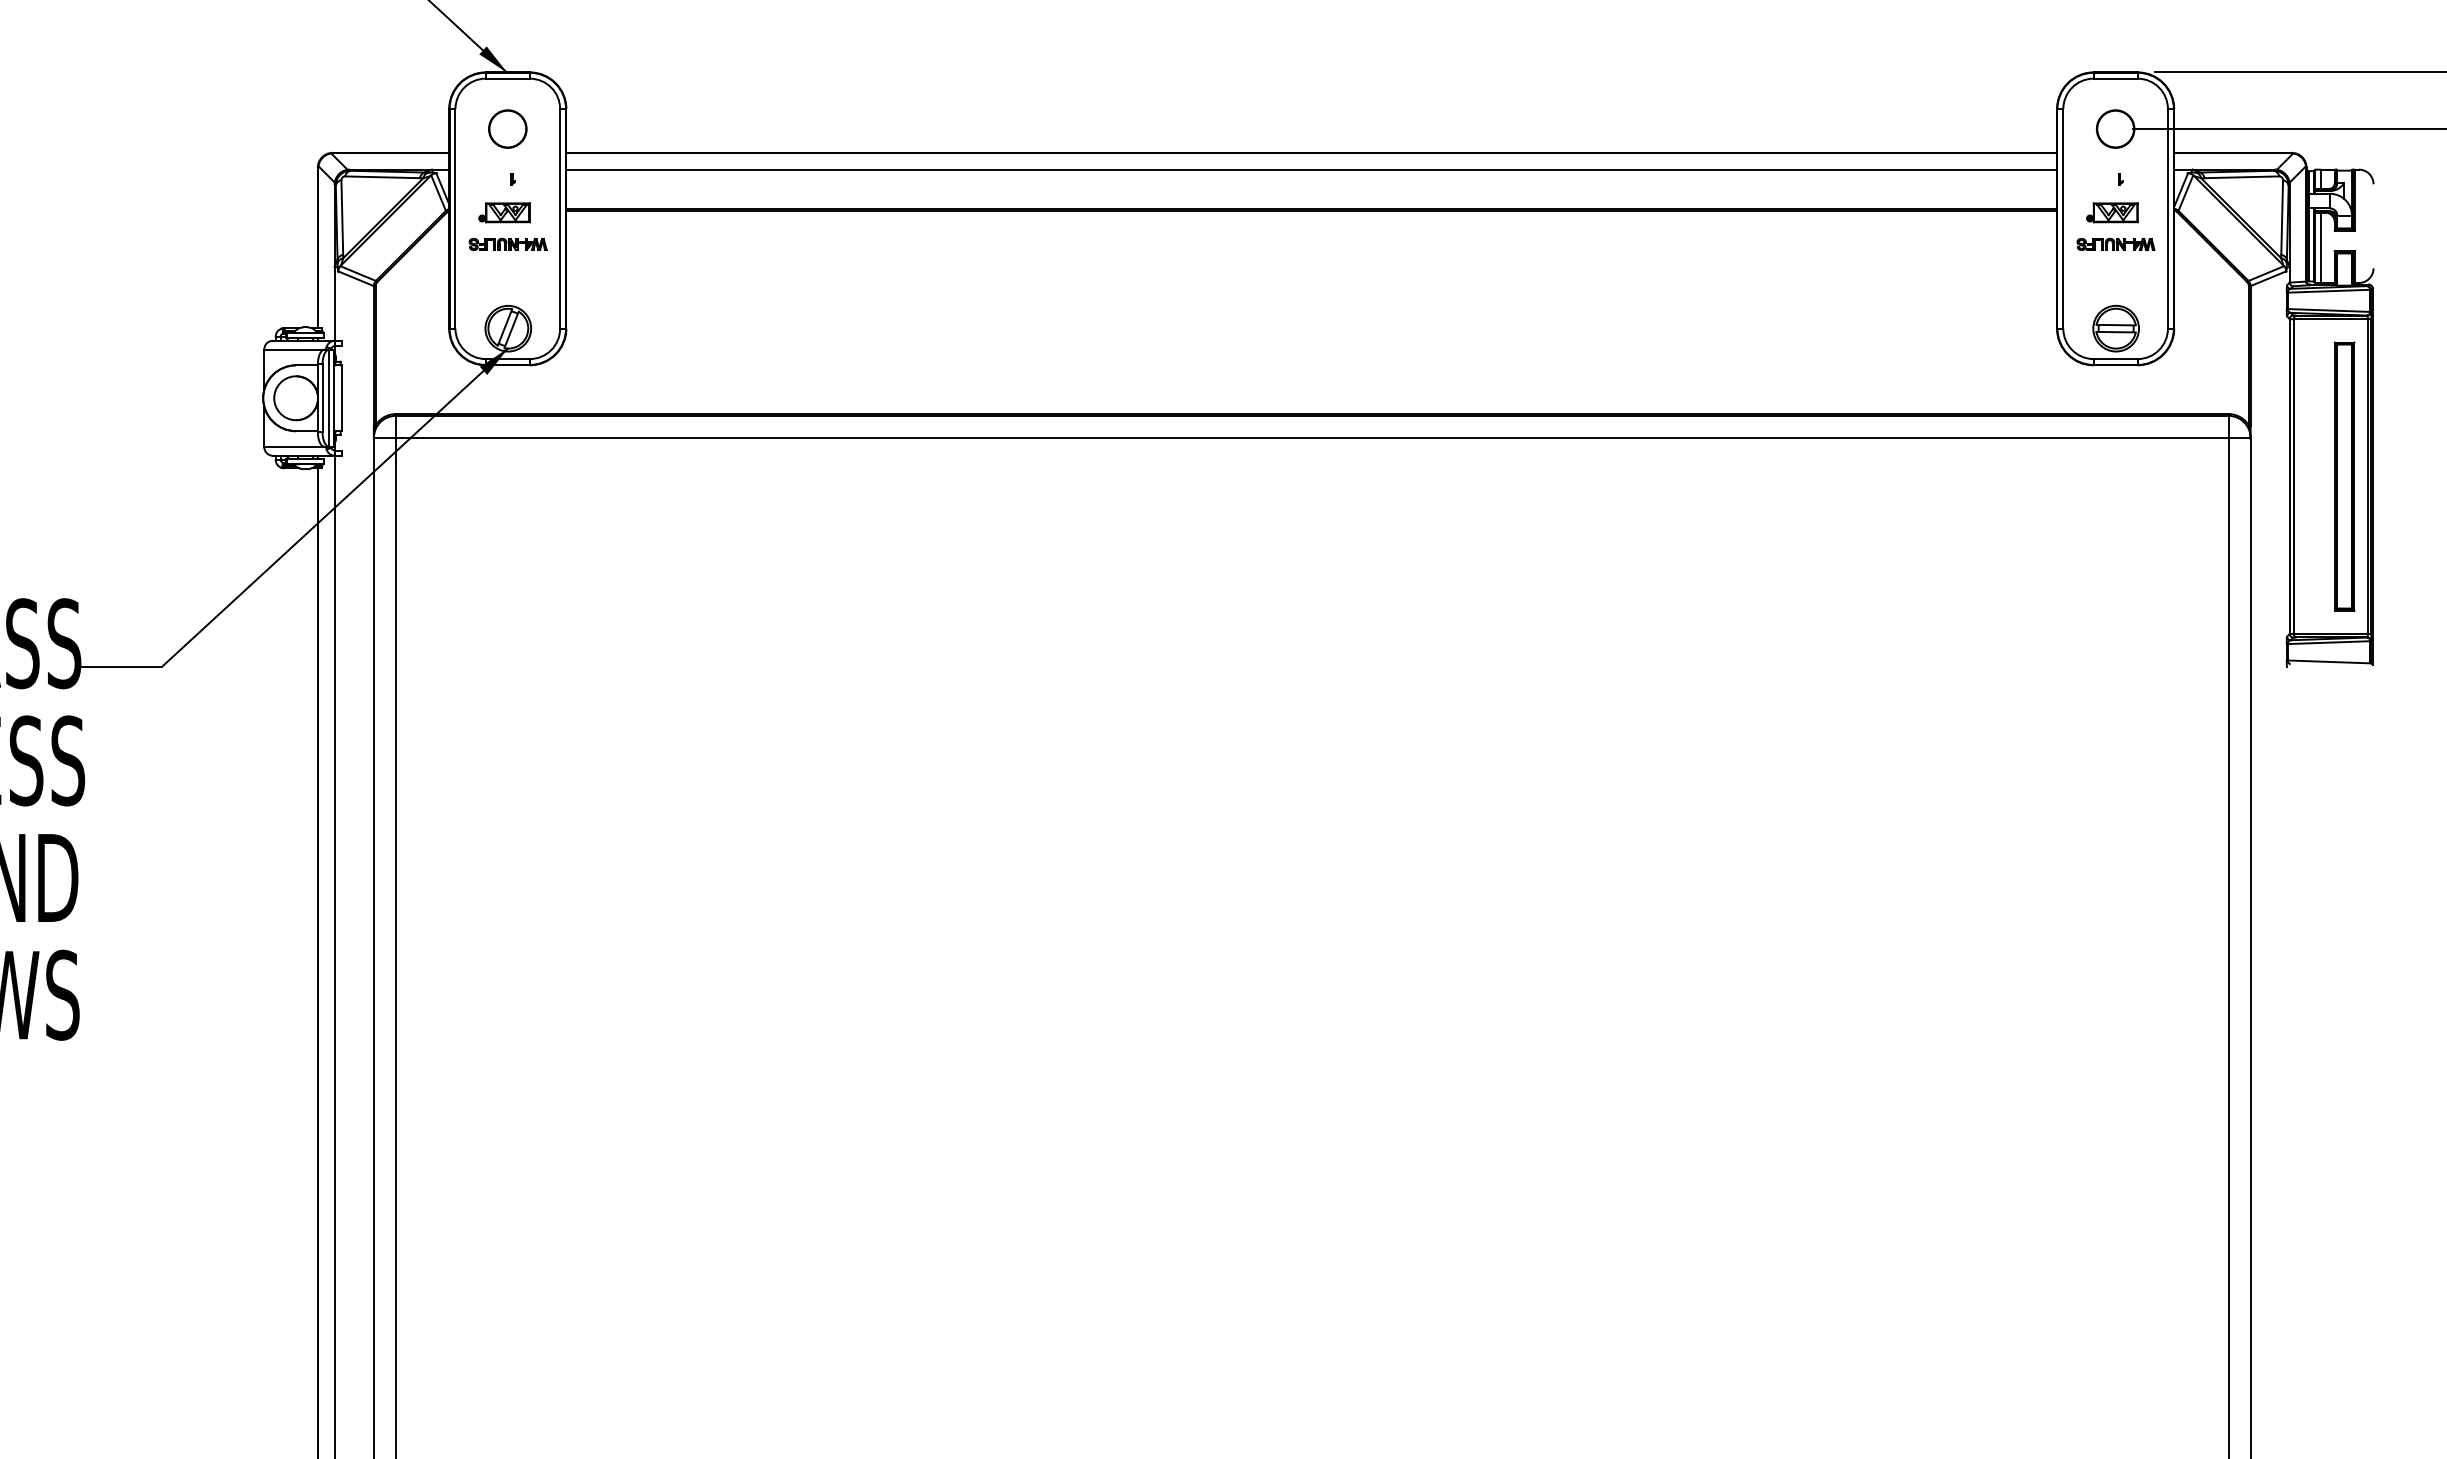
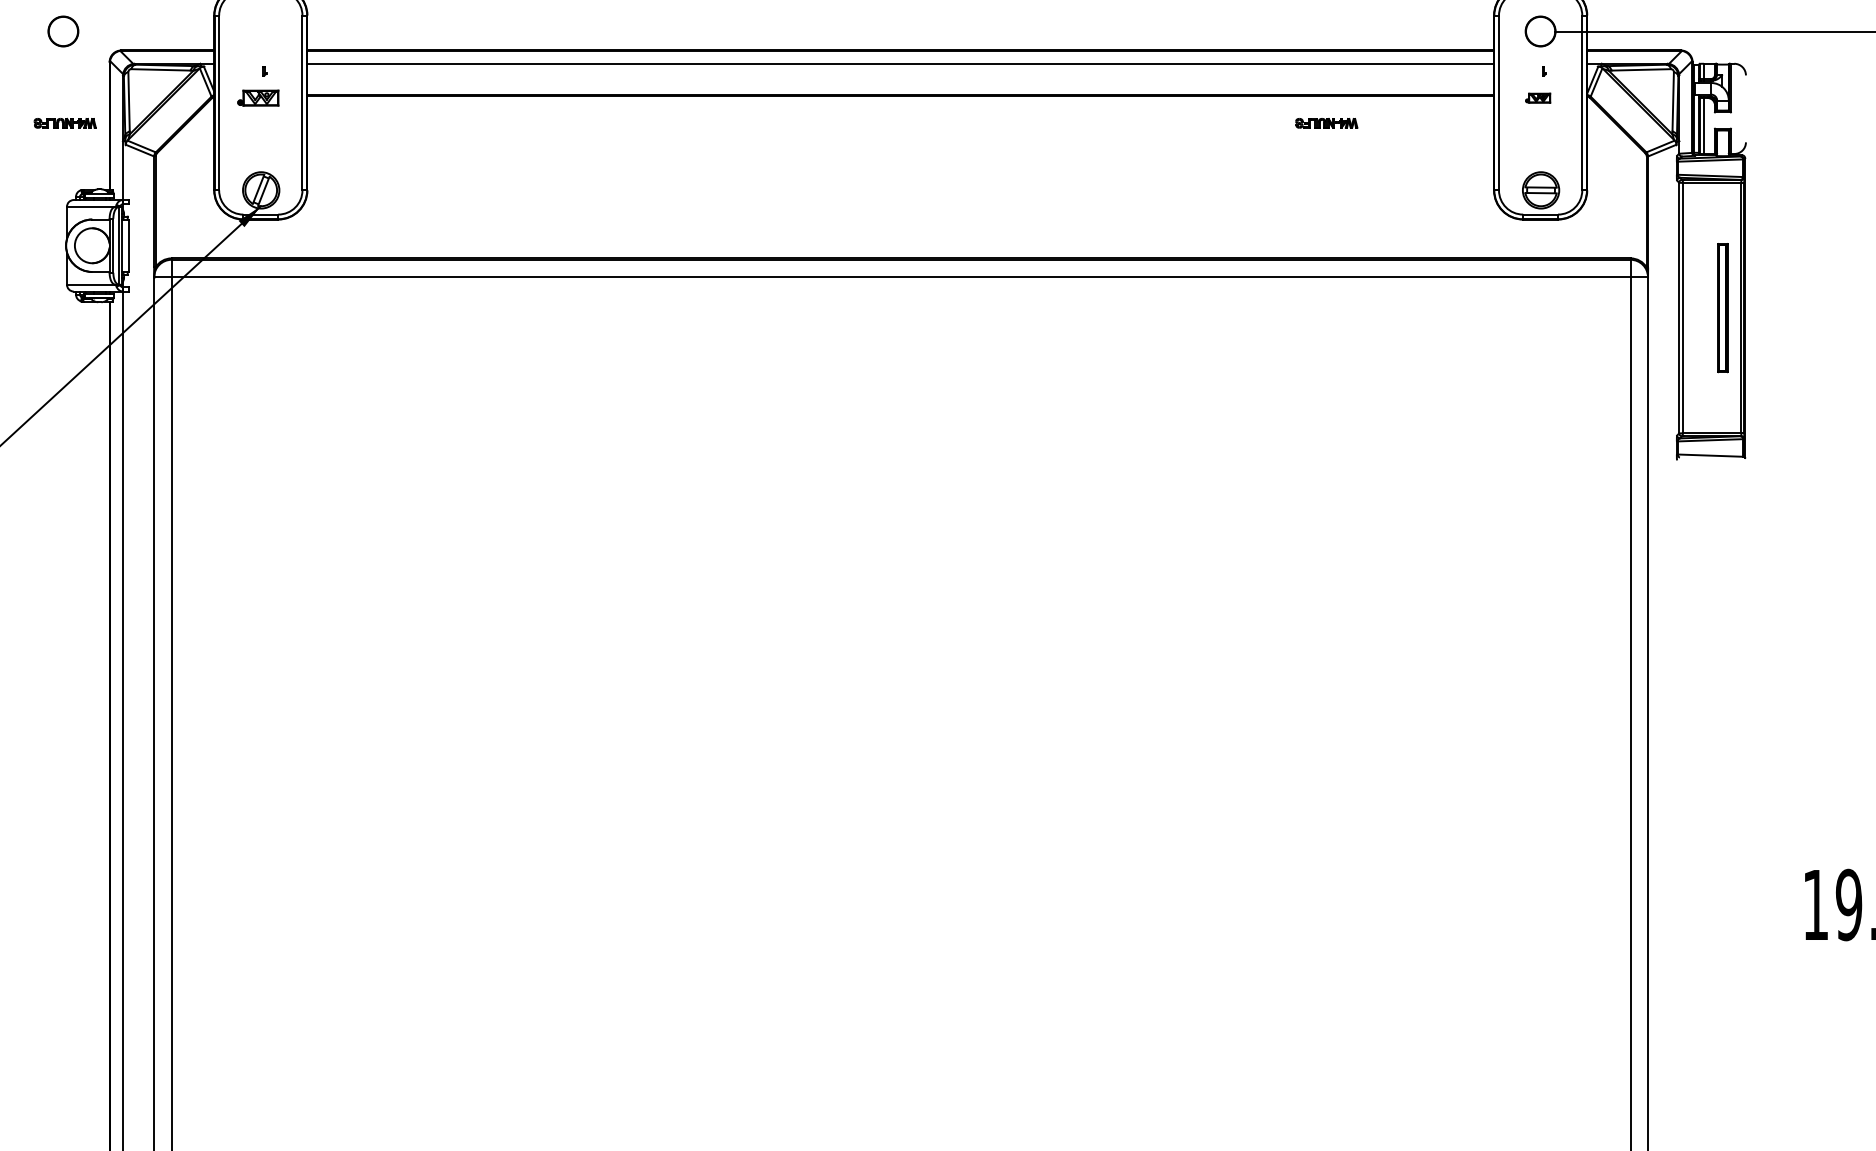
circle: (507, 128) -> (63, 31), moved
part: (2112, 212) -> (1538, 97), size x0.6
part: (507, 243) -> (64, 122), moved
part: (2115, 243) -> (1326, 122), moved
part: (2344, 476) -> (1722, 308), size x0.6

